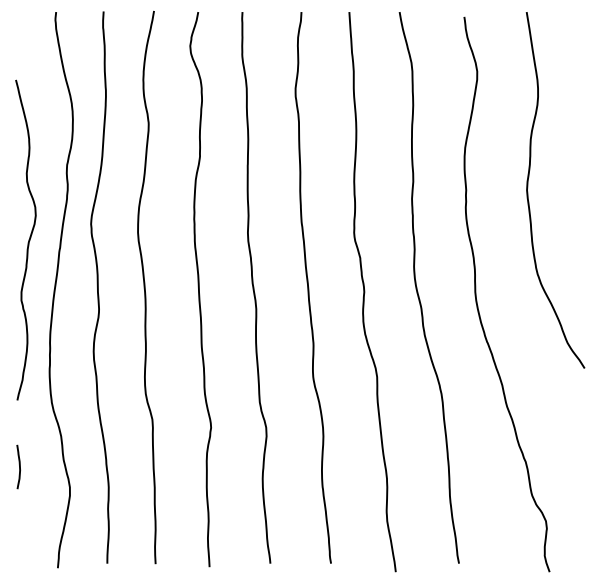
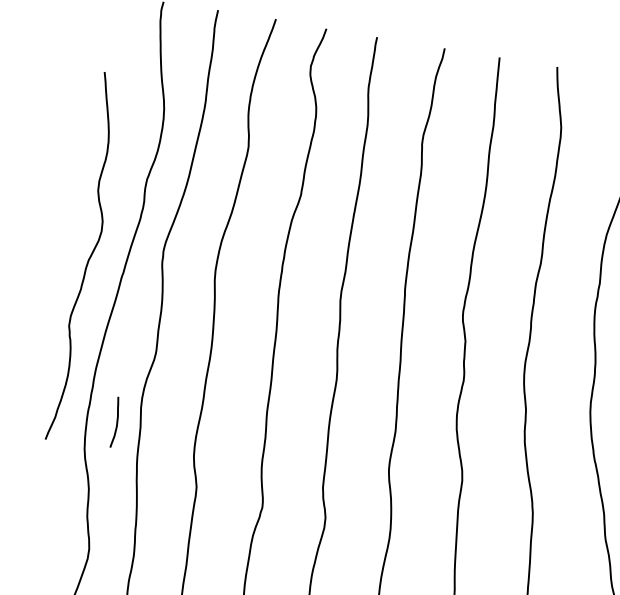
curve: (19, 466) -> (116, 422), moved

